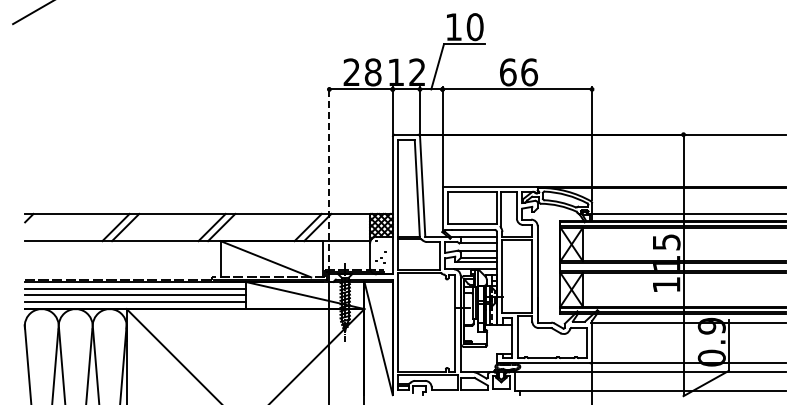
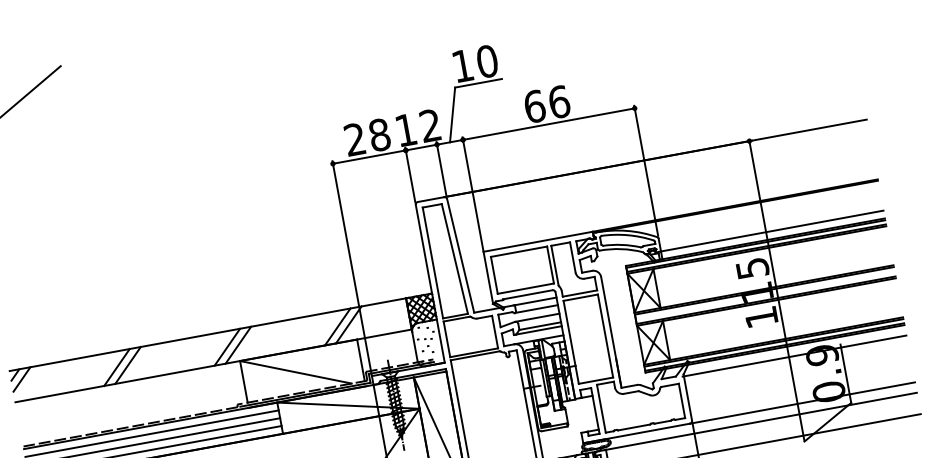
line: (329, 180) -> (352, 268), dashed -> solid
line: (34, 222) -> (22, 378), added

